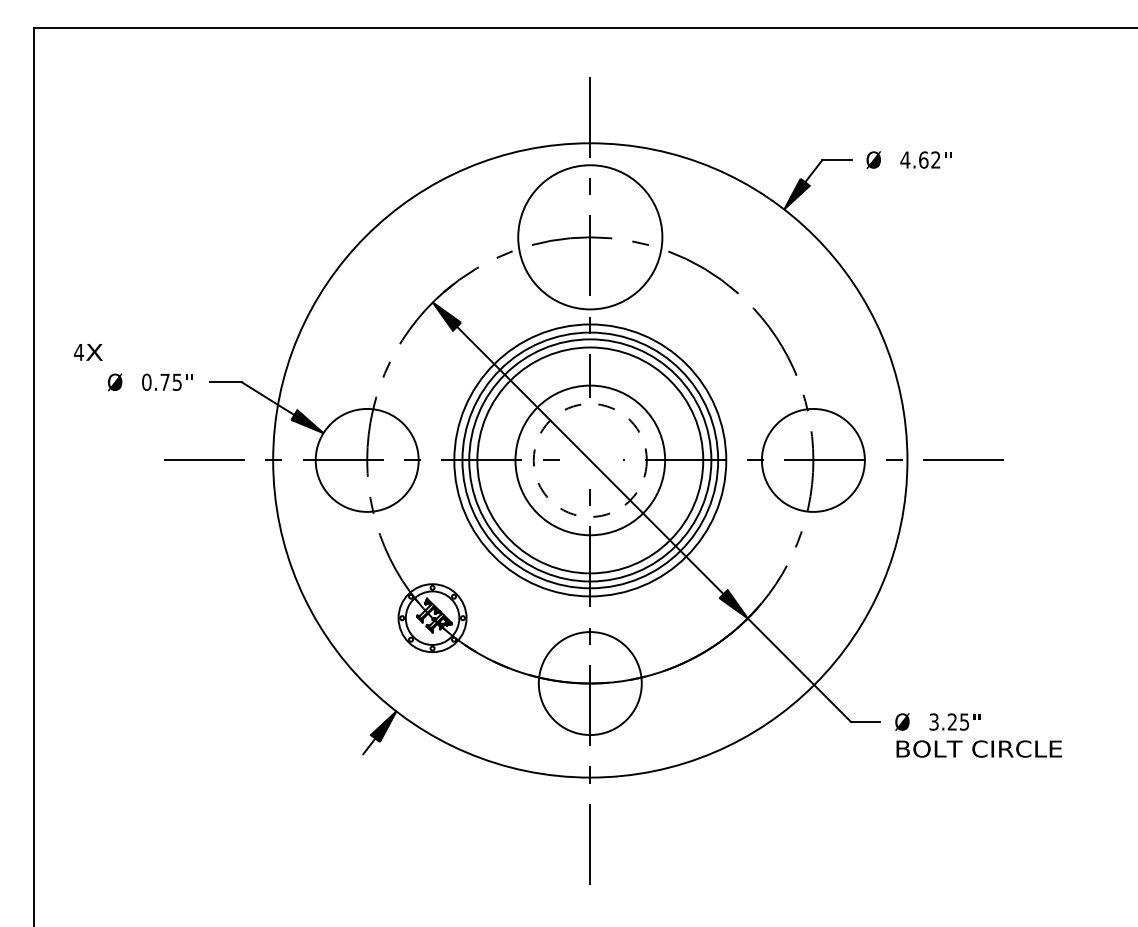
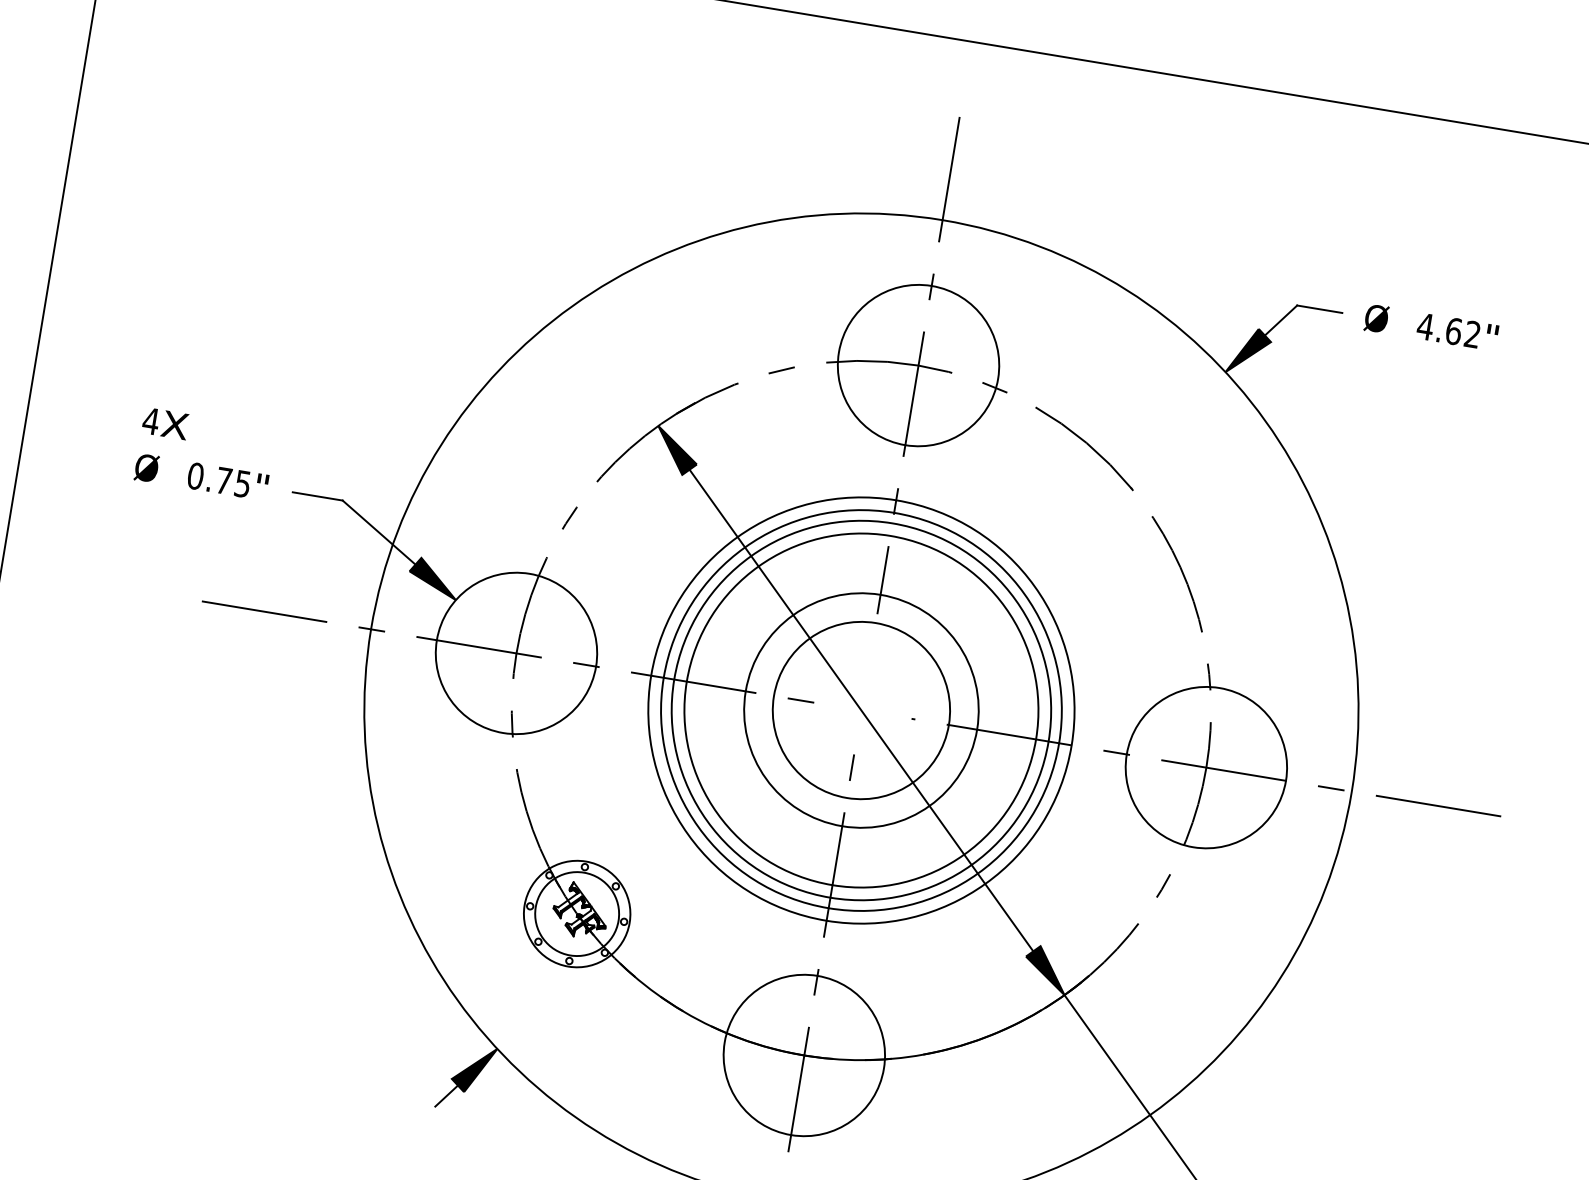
circle: (589, 236) -> (917, 364), size x0.71
text: (88, 352) -> (165, 423), moved
circle: (589, 460) -> (860, 710), dashed -> solid

